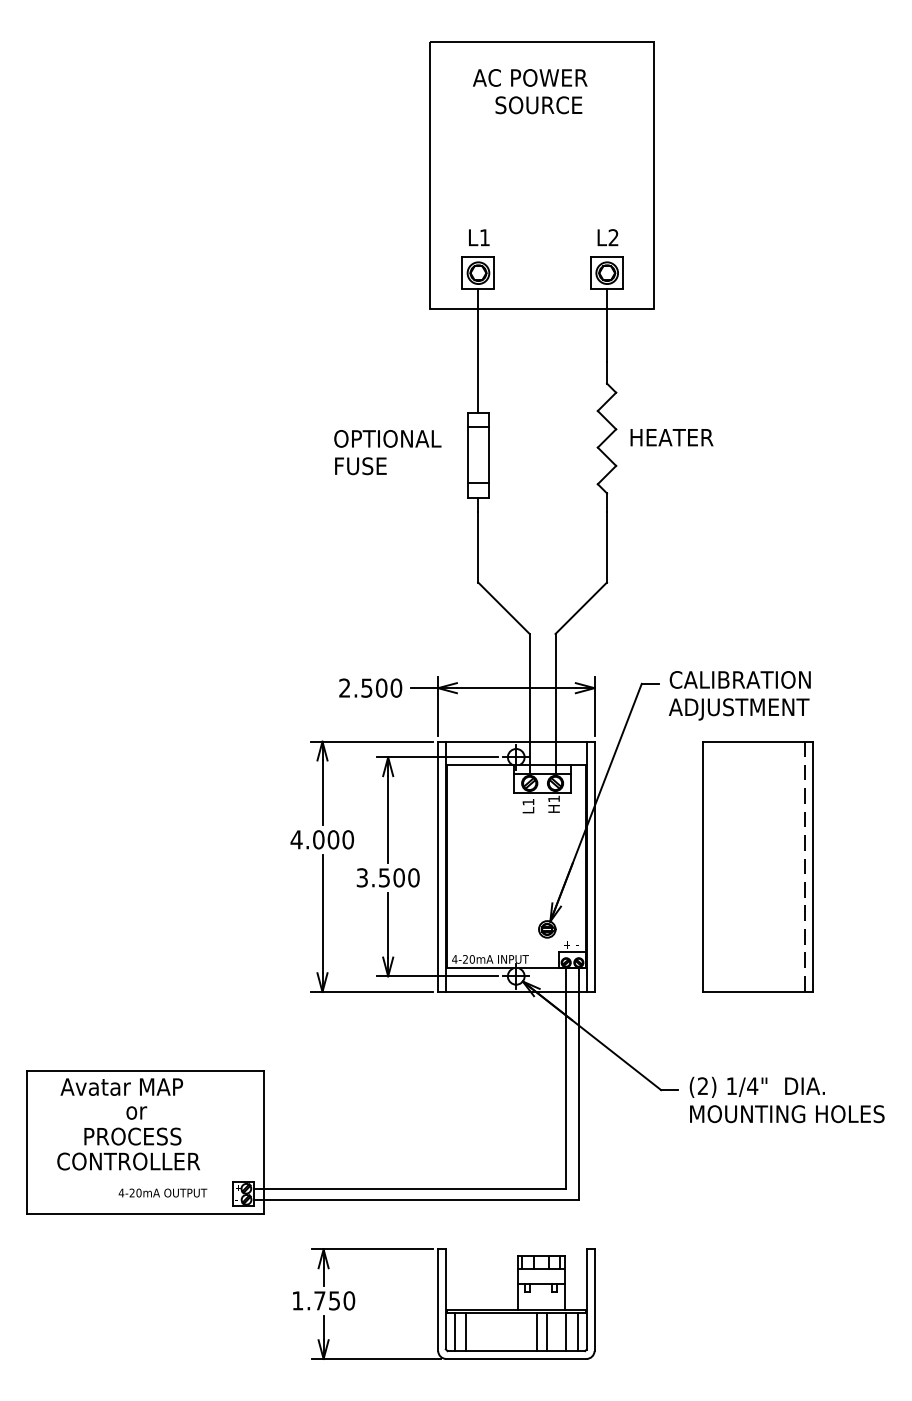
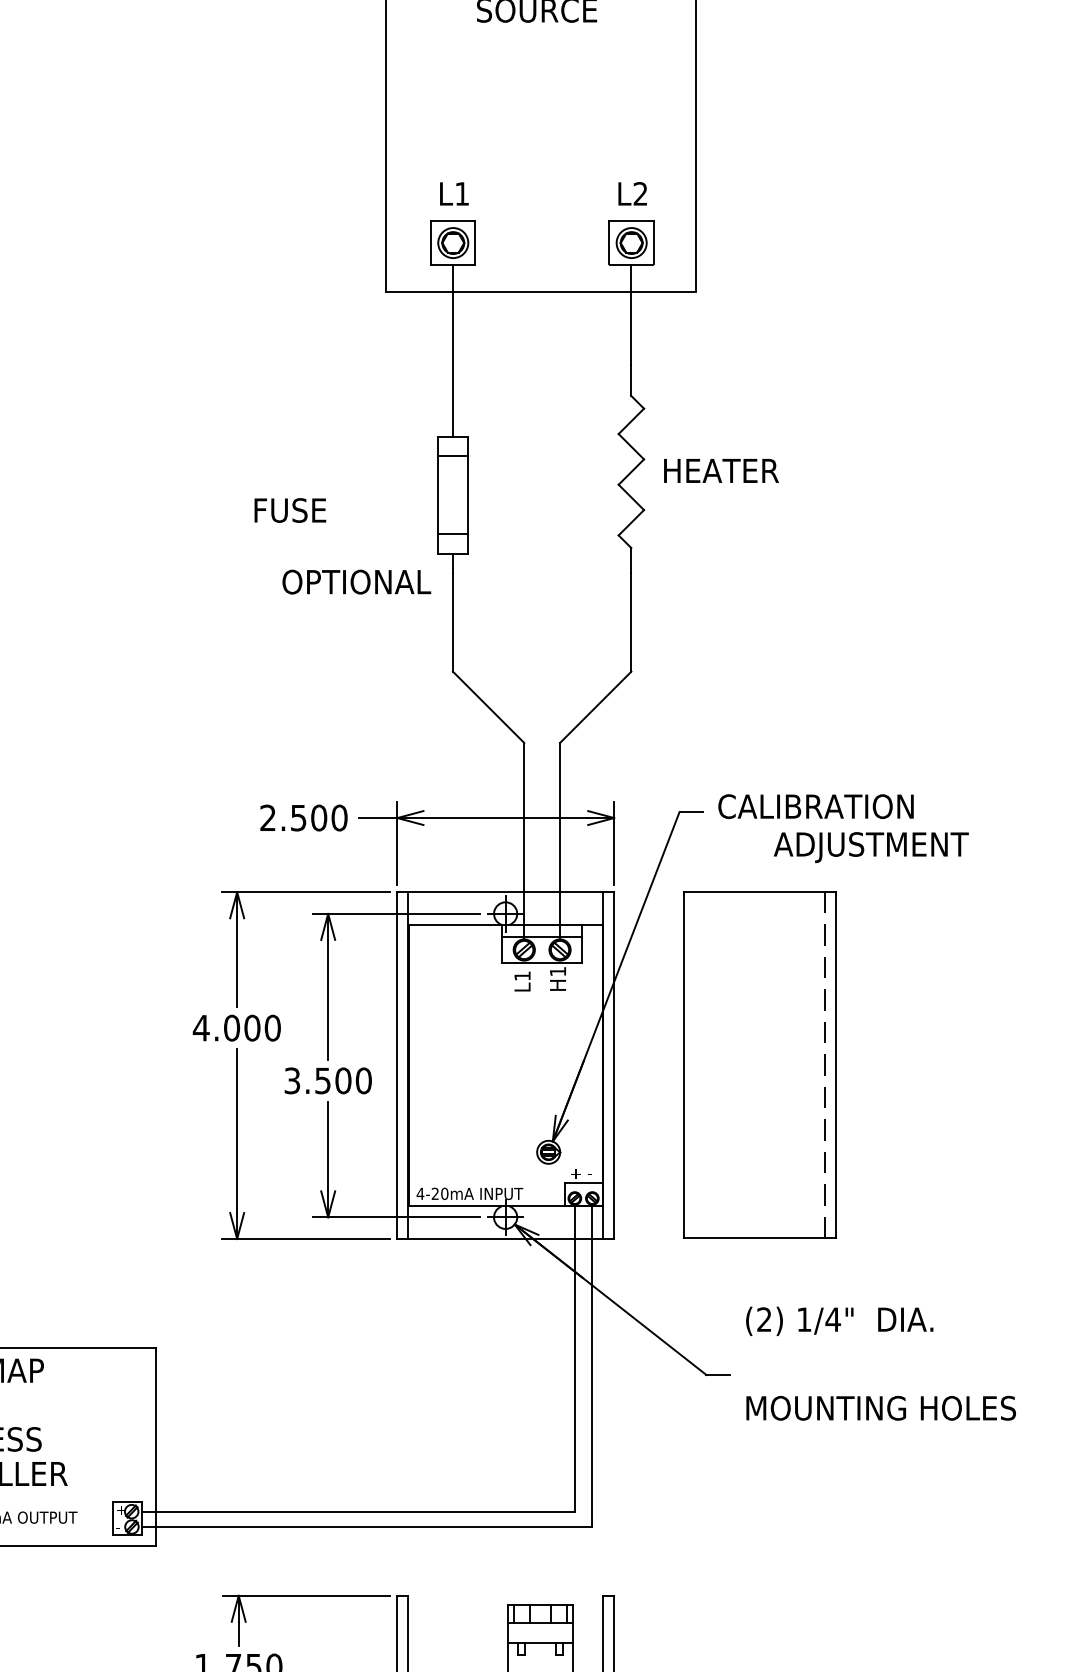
text: (387, 438) -> (356, 581), moved
text: (738, 709) -> (870, 847), moved
part: (757, 866) -> (759, 1065), moved
text: (756, 1086) -> (838, 1320), moved

